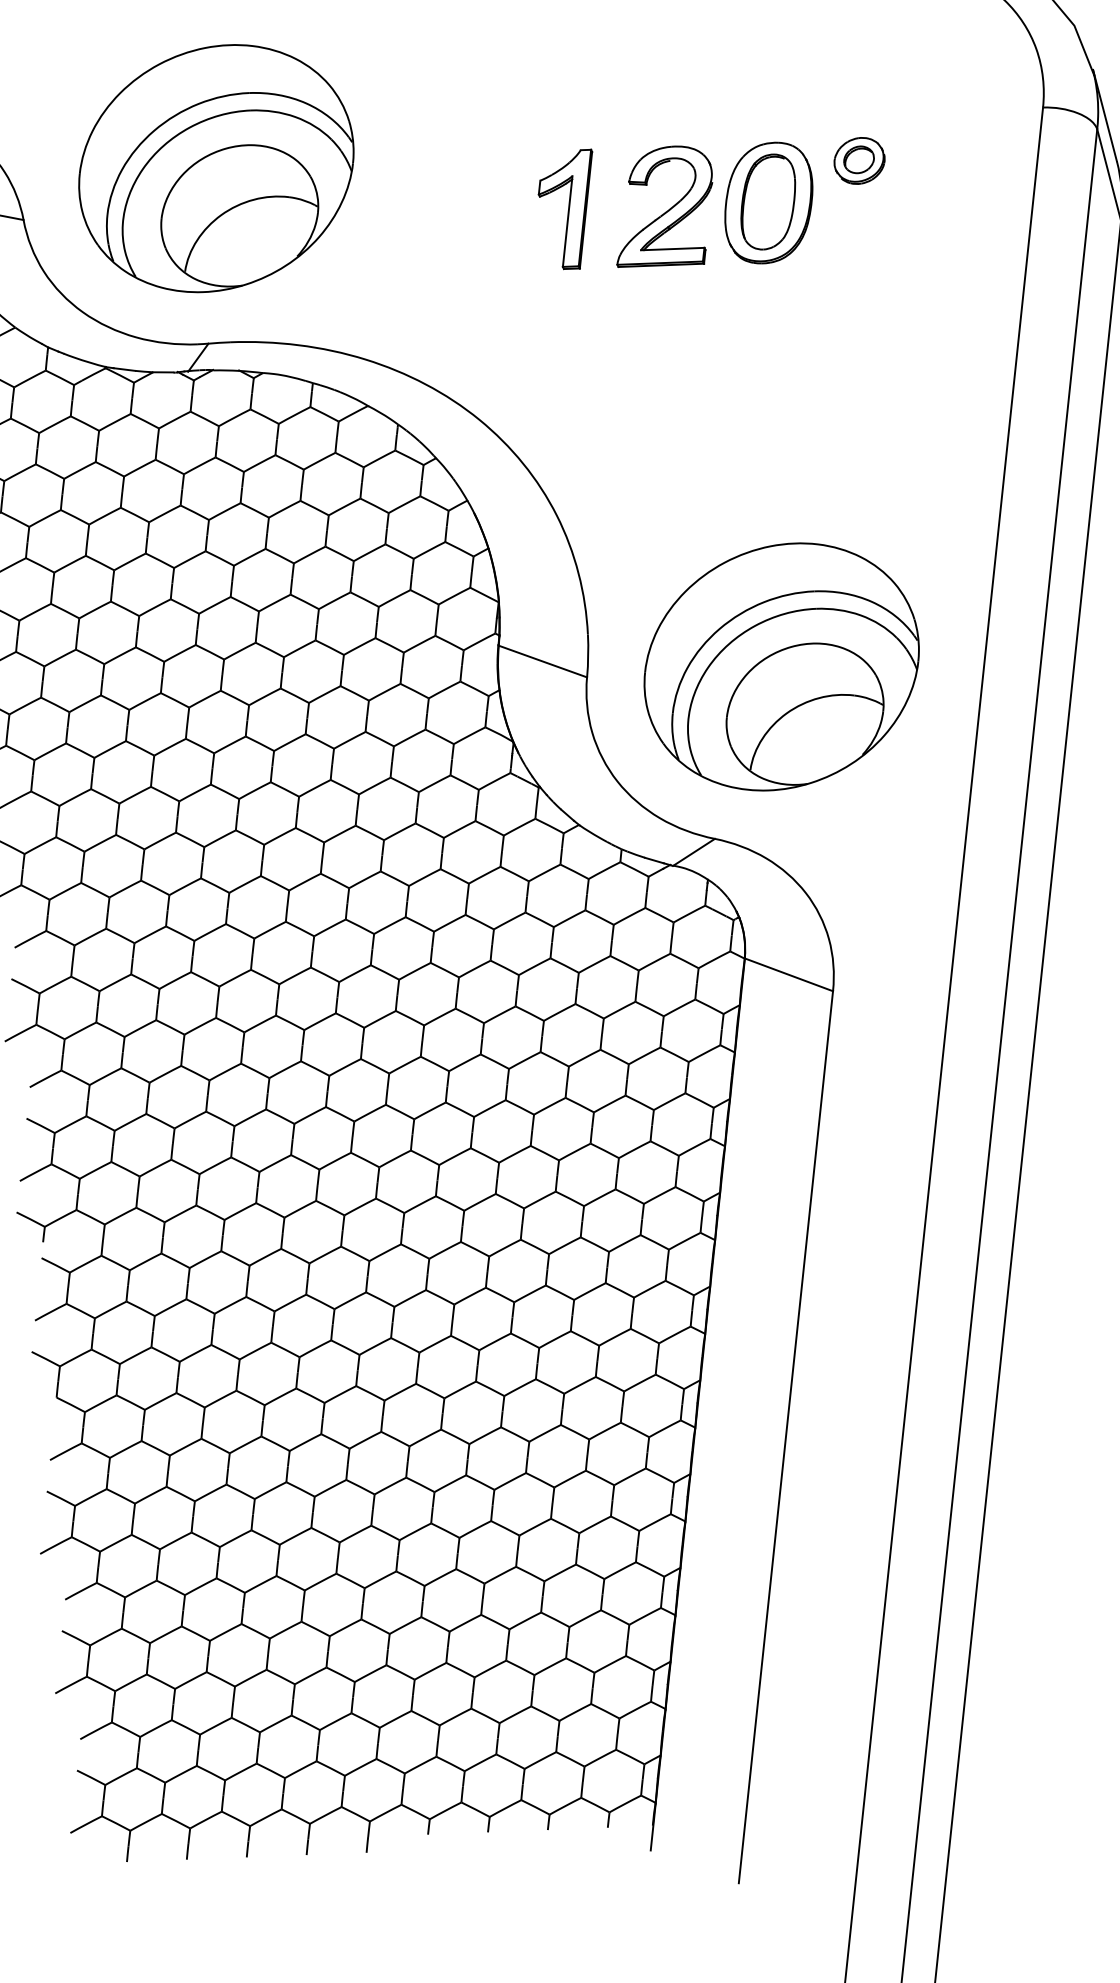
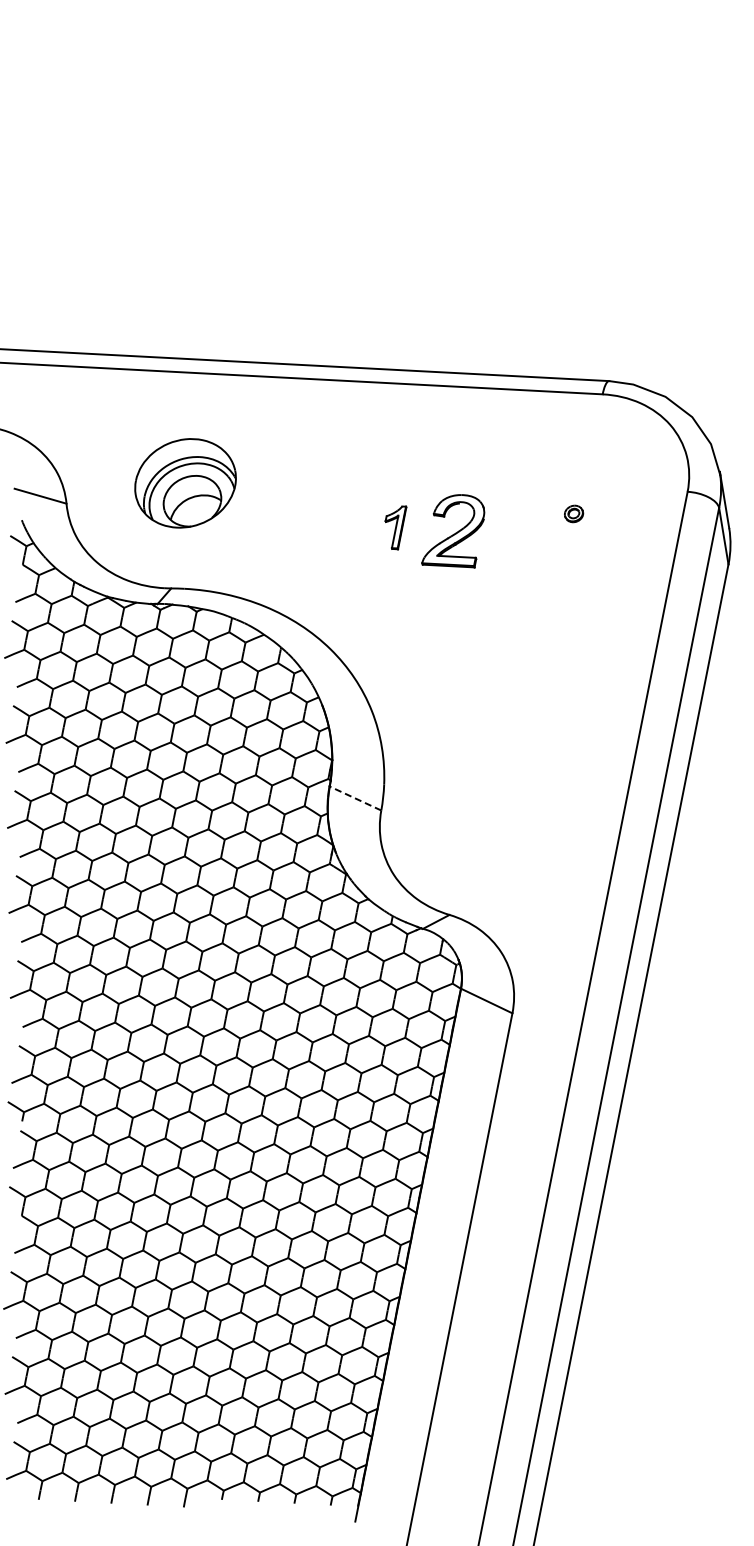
part: (858, 160) -> (573, 513), size x0.6
part: (216, 169) -> (185, 483), size x0.6
part: (768, 203) -> (516, 534), removed
part: (568, 209) -> (395, 527), size x0.6
line: (542, 661) -> (355, 798), solid -> dashed
part: (781, 666) -> (499, 814), removed

